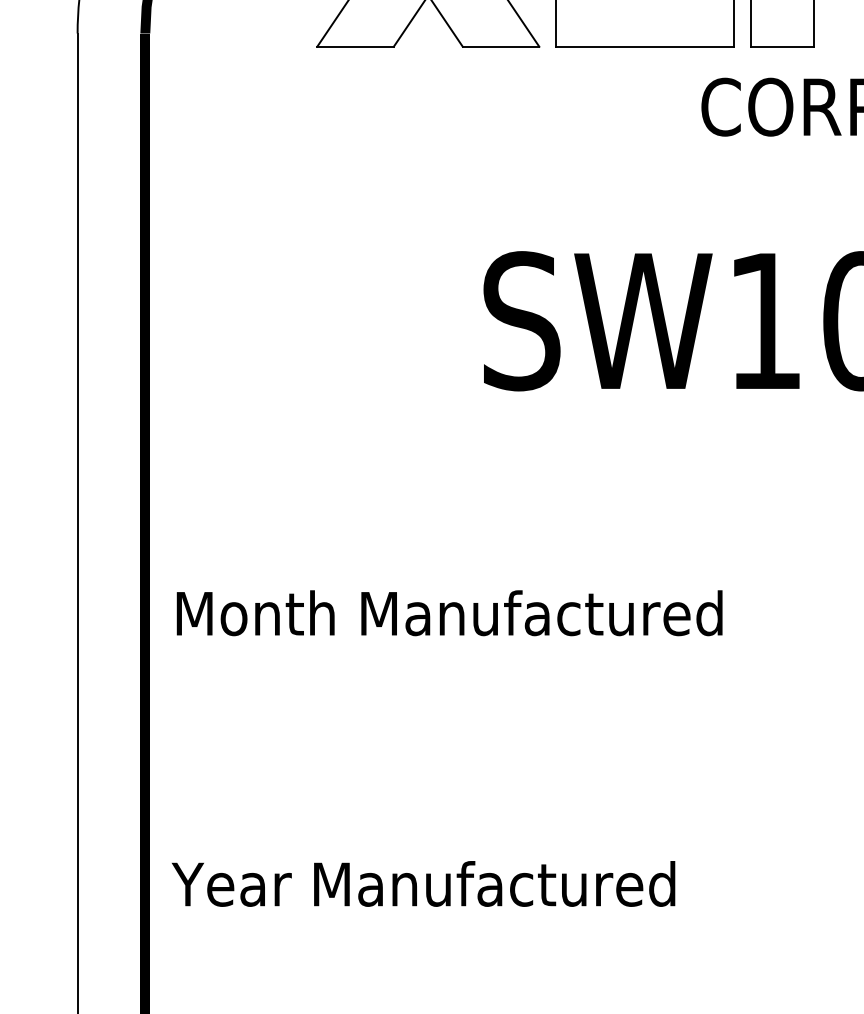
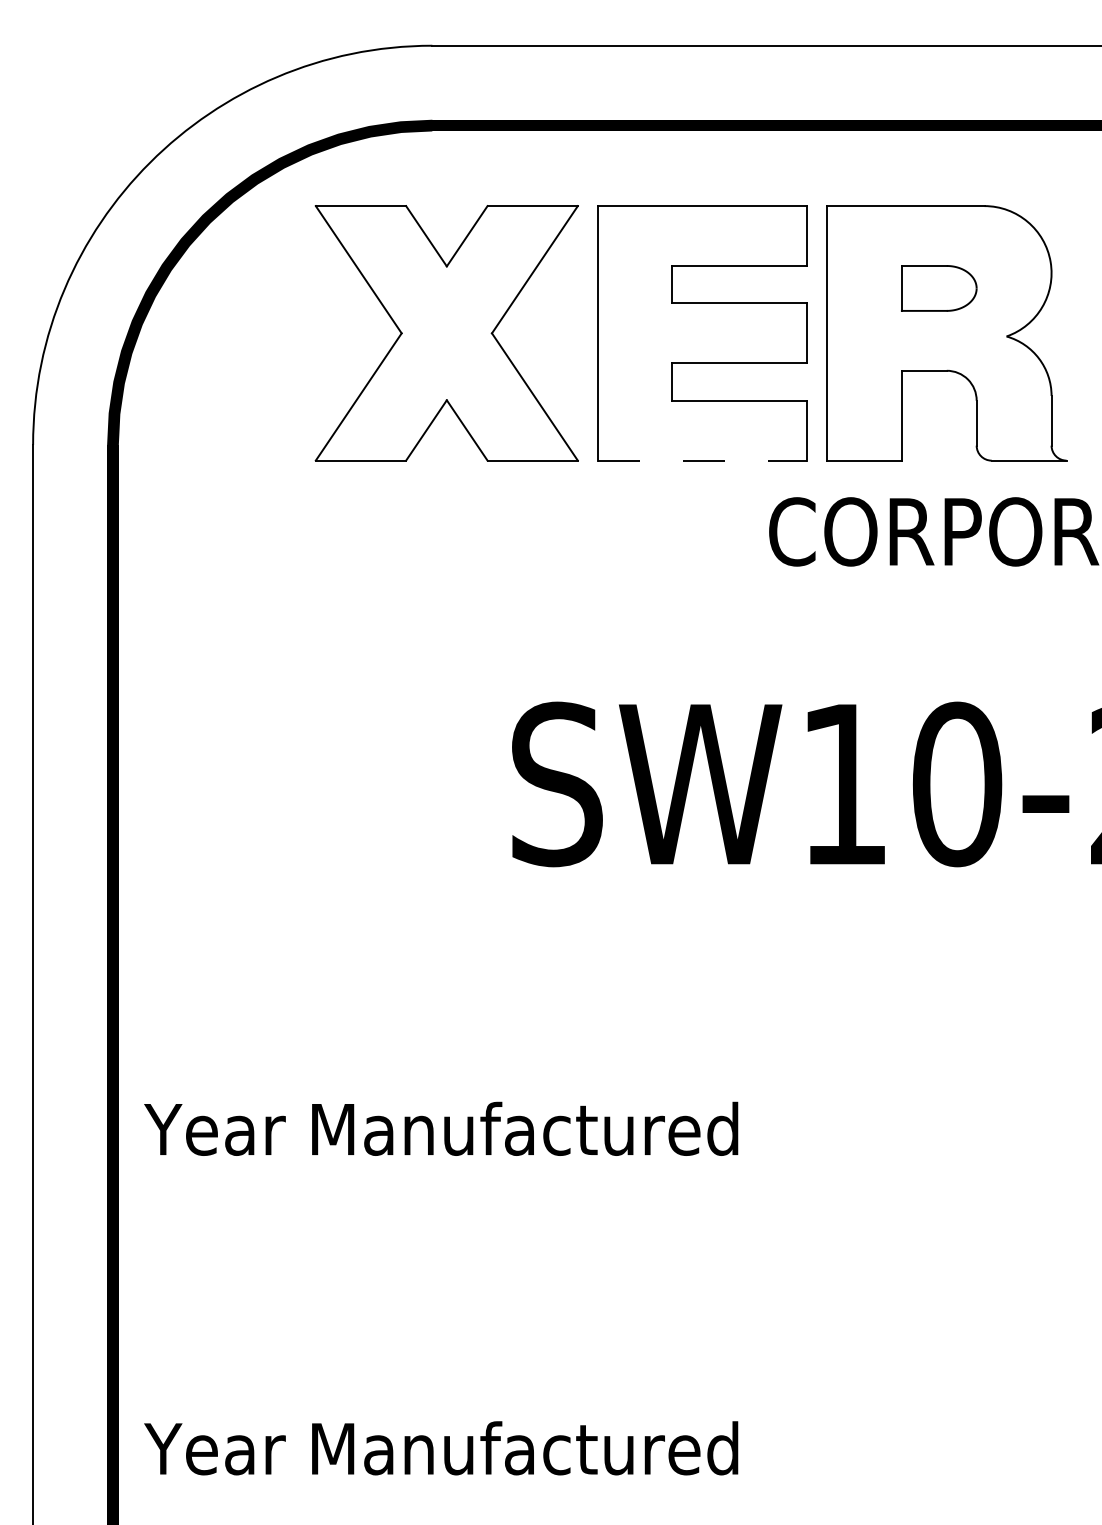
line: (644, 46) -> (702, 460), solid -> dashed
text: (446, 612) -> (468, 1128), Month Manufactured -> Year Manufactured

